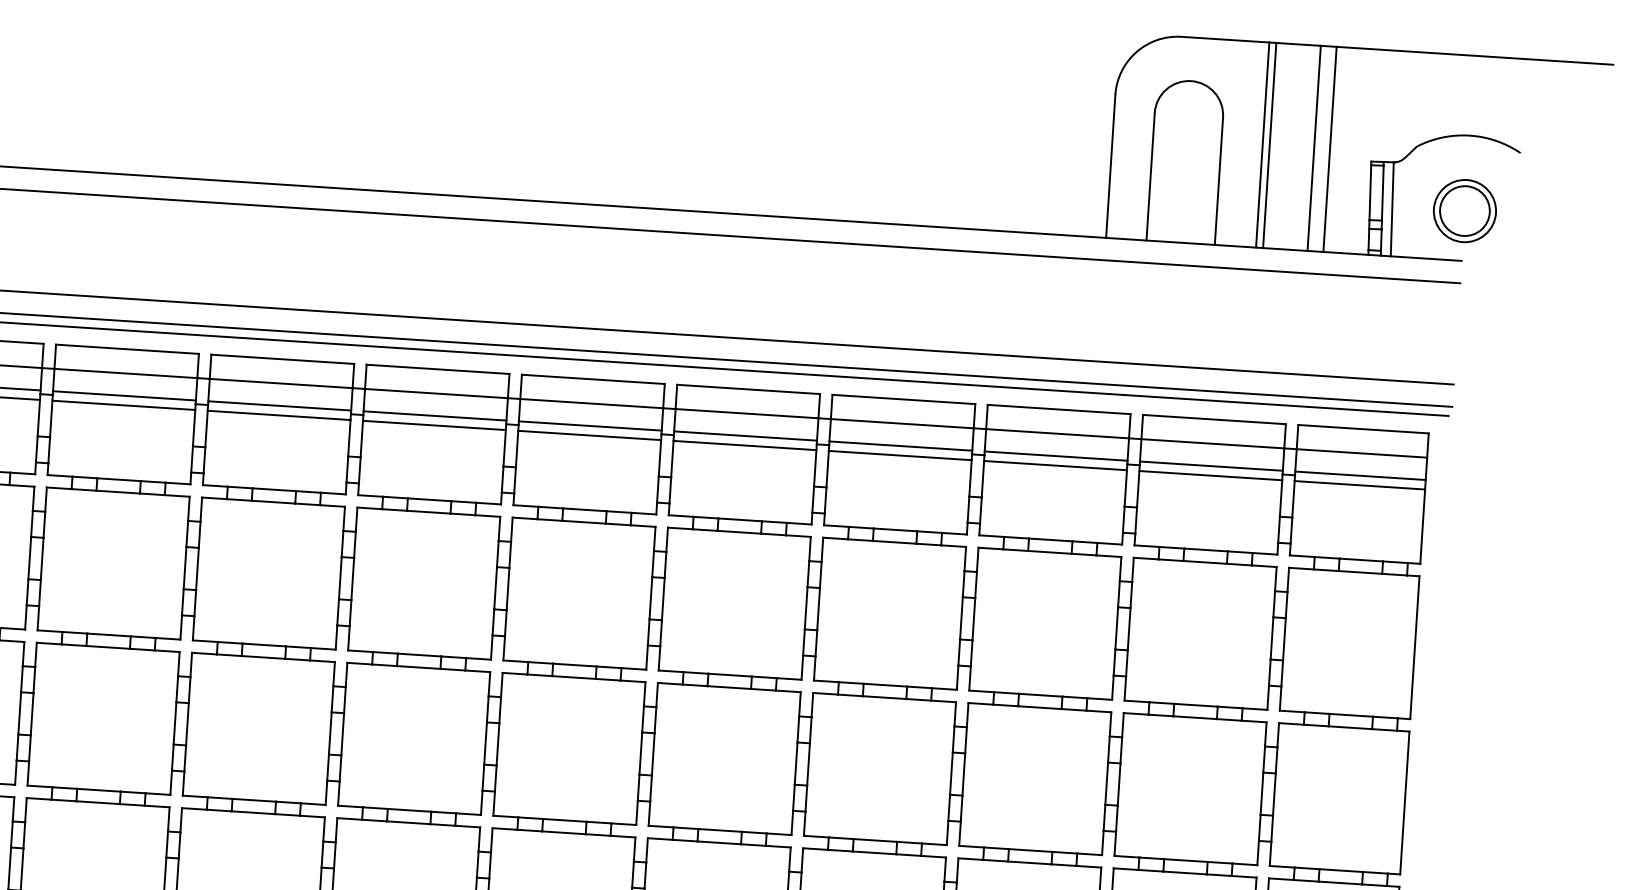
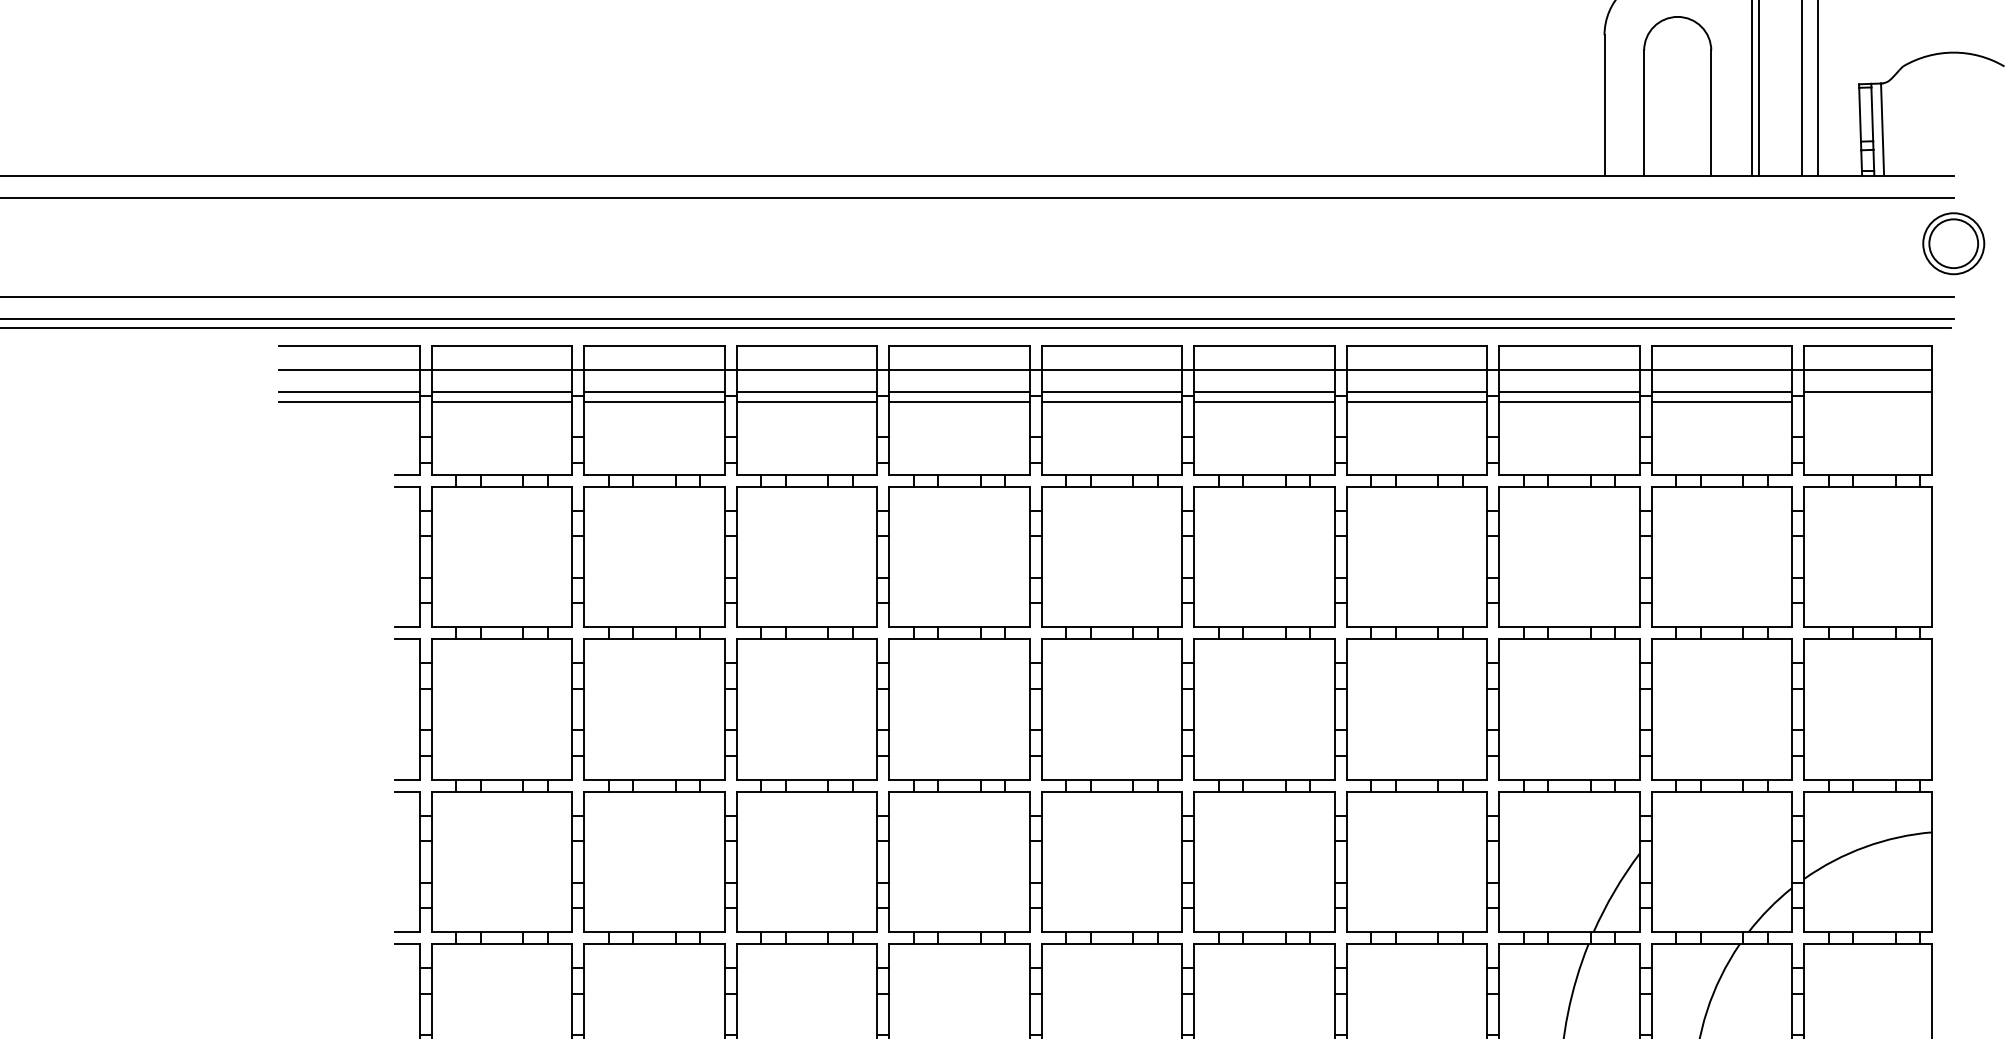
part: (1464, 210) -> (1953, 243), moved
line: (1360, 485) -> (1868, 401), removed

